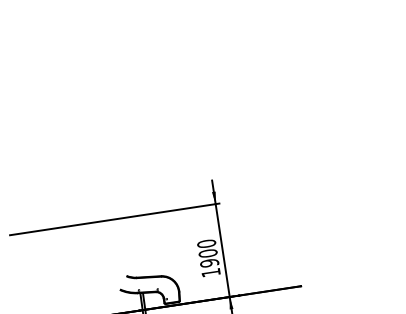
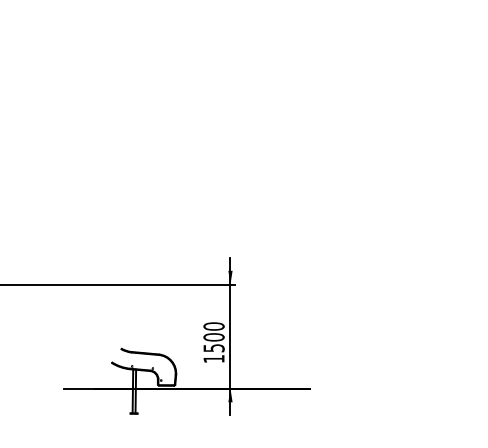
text: (209, 263) -> (213, 348), 1900 -> 1500

